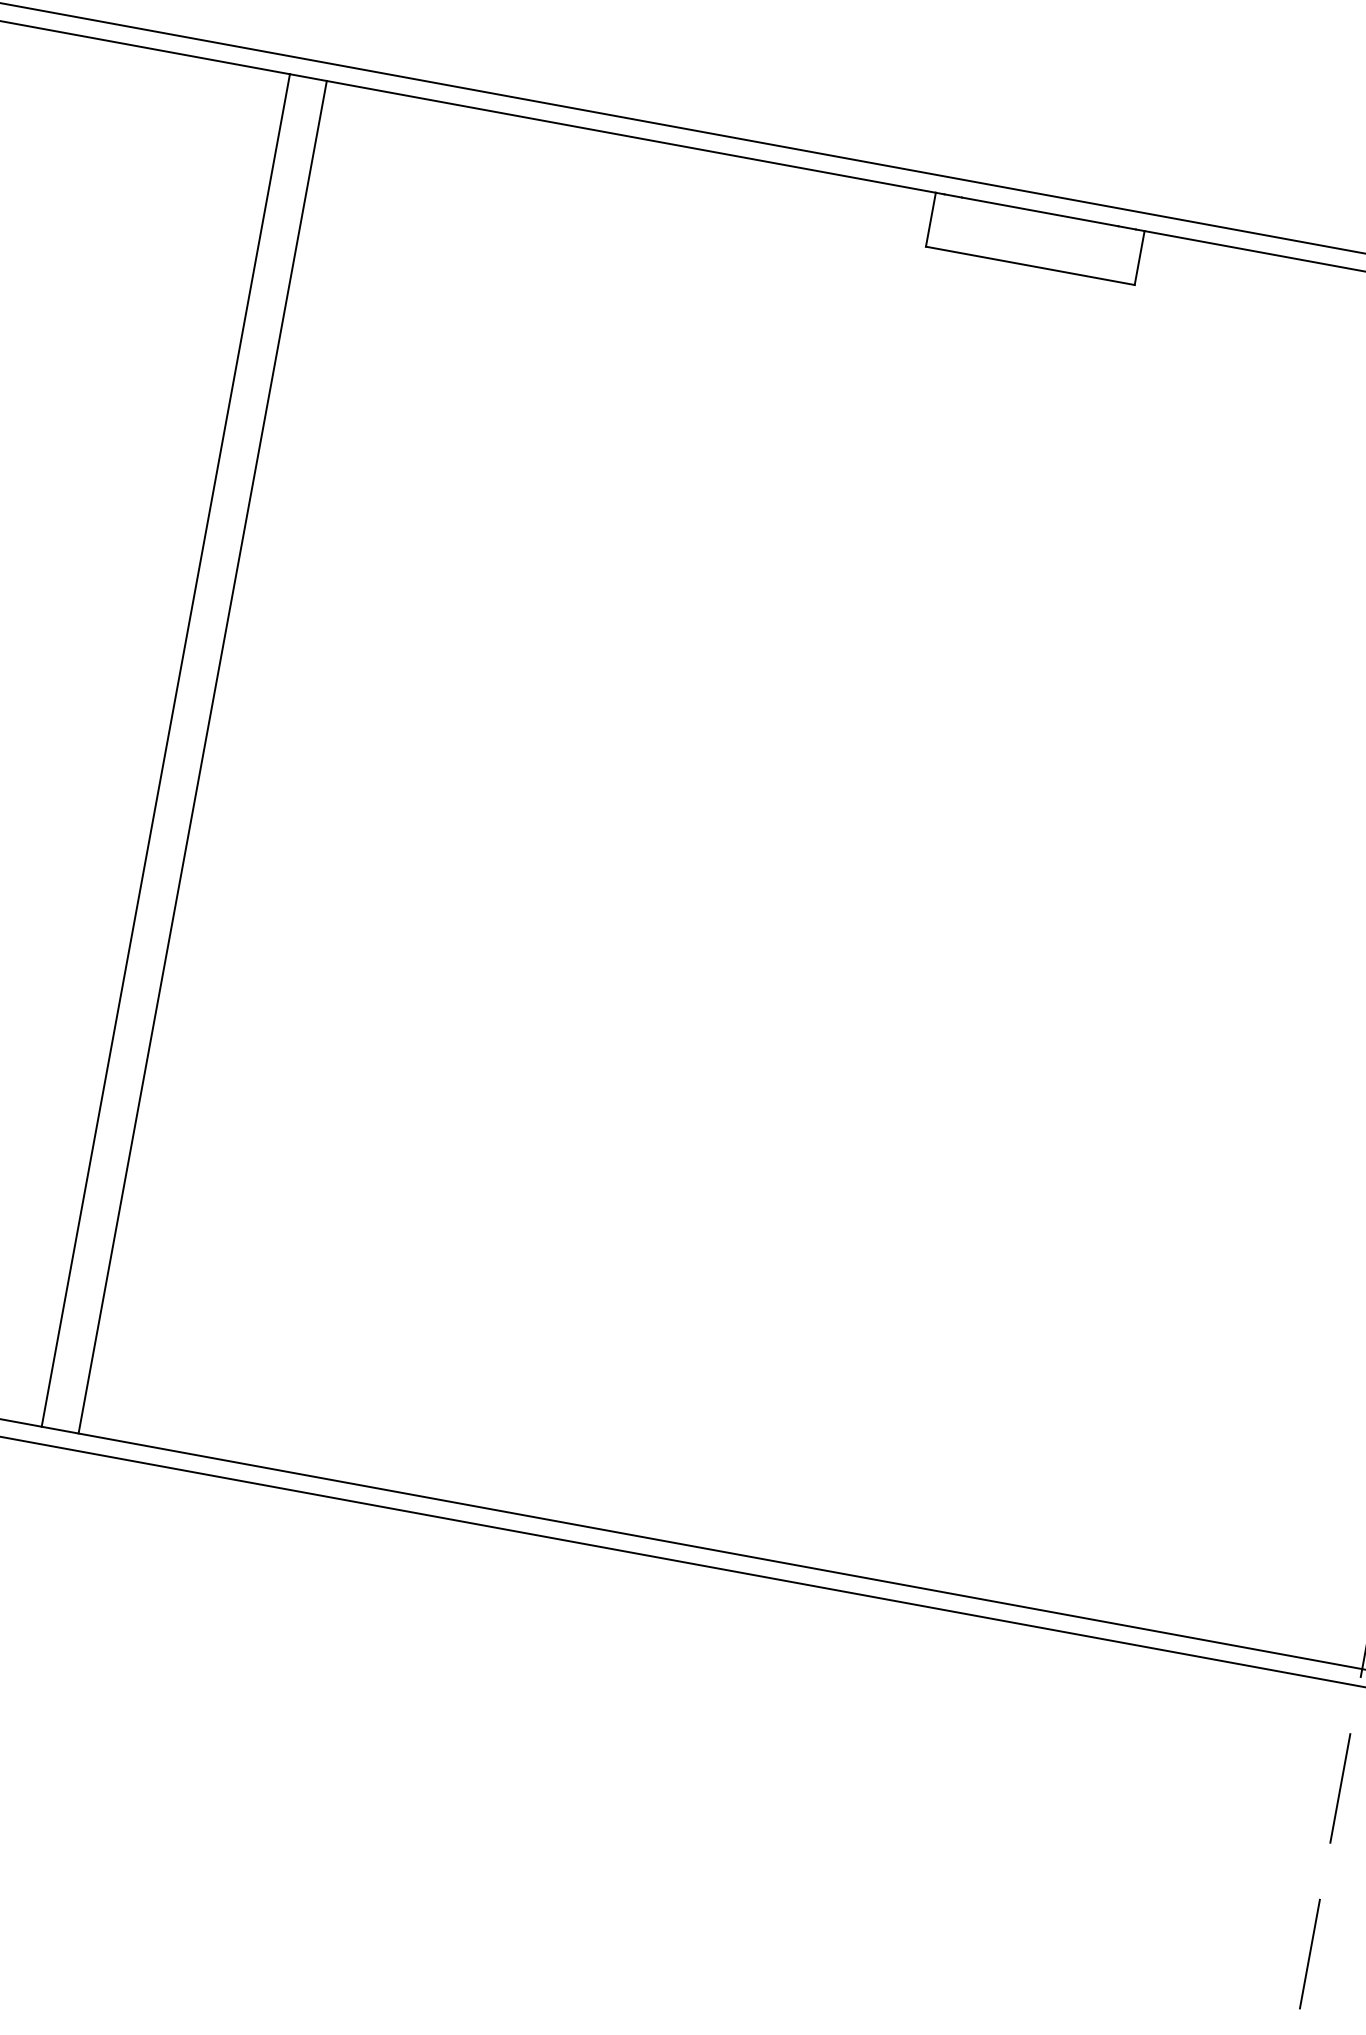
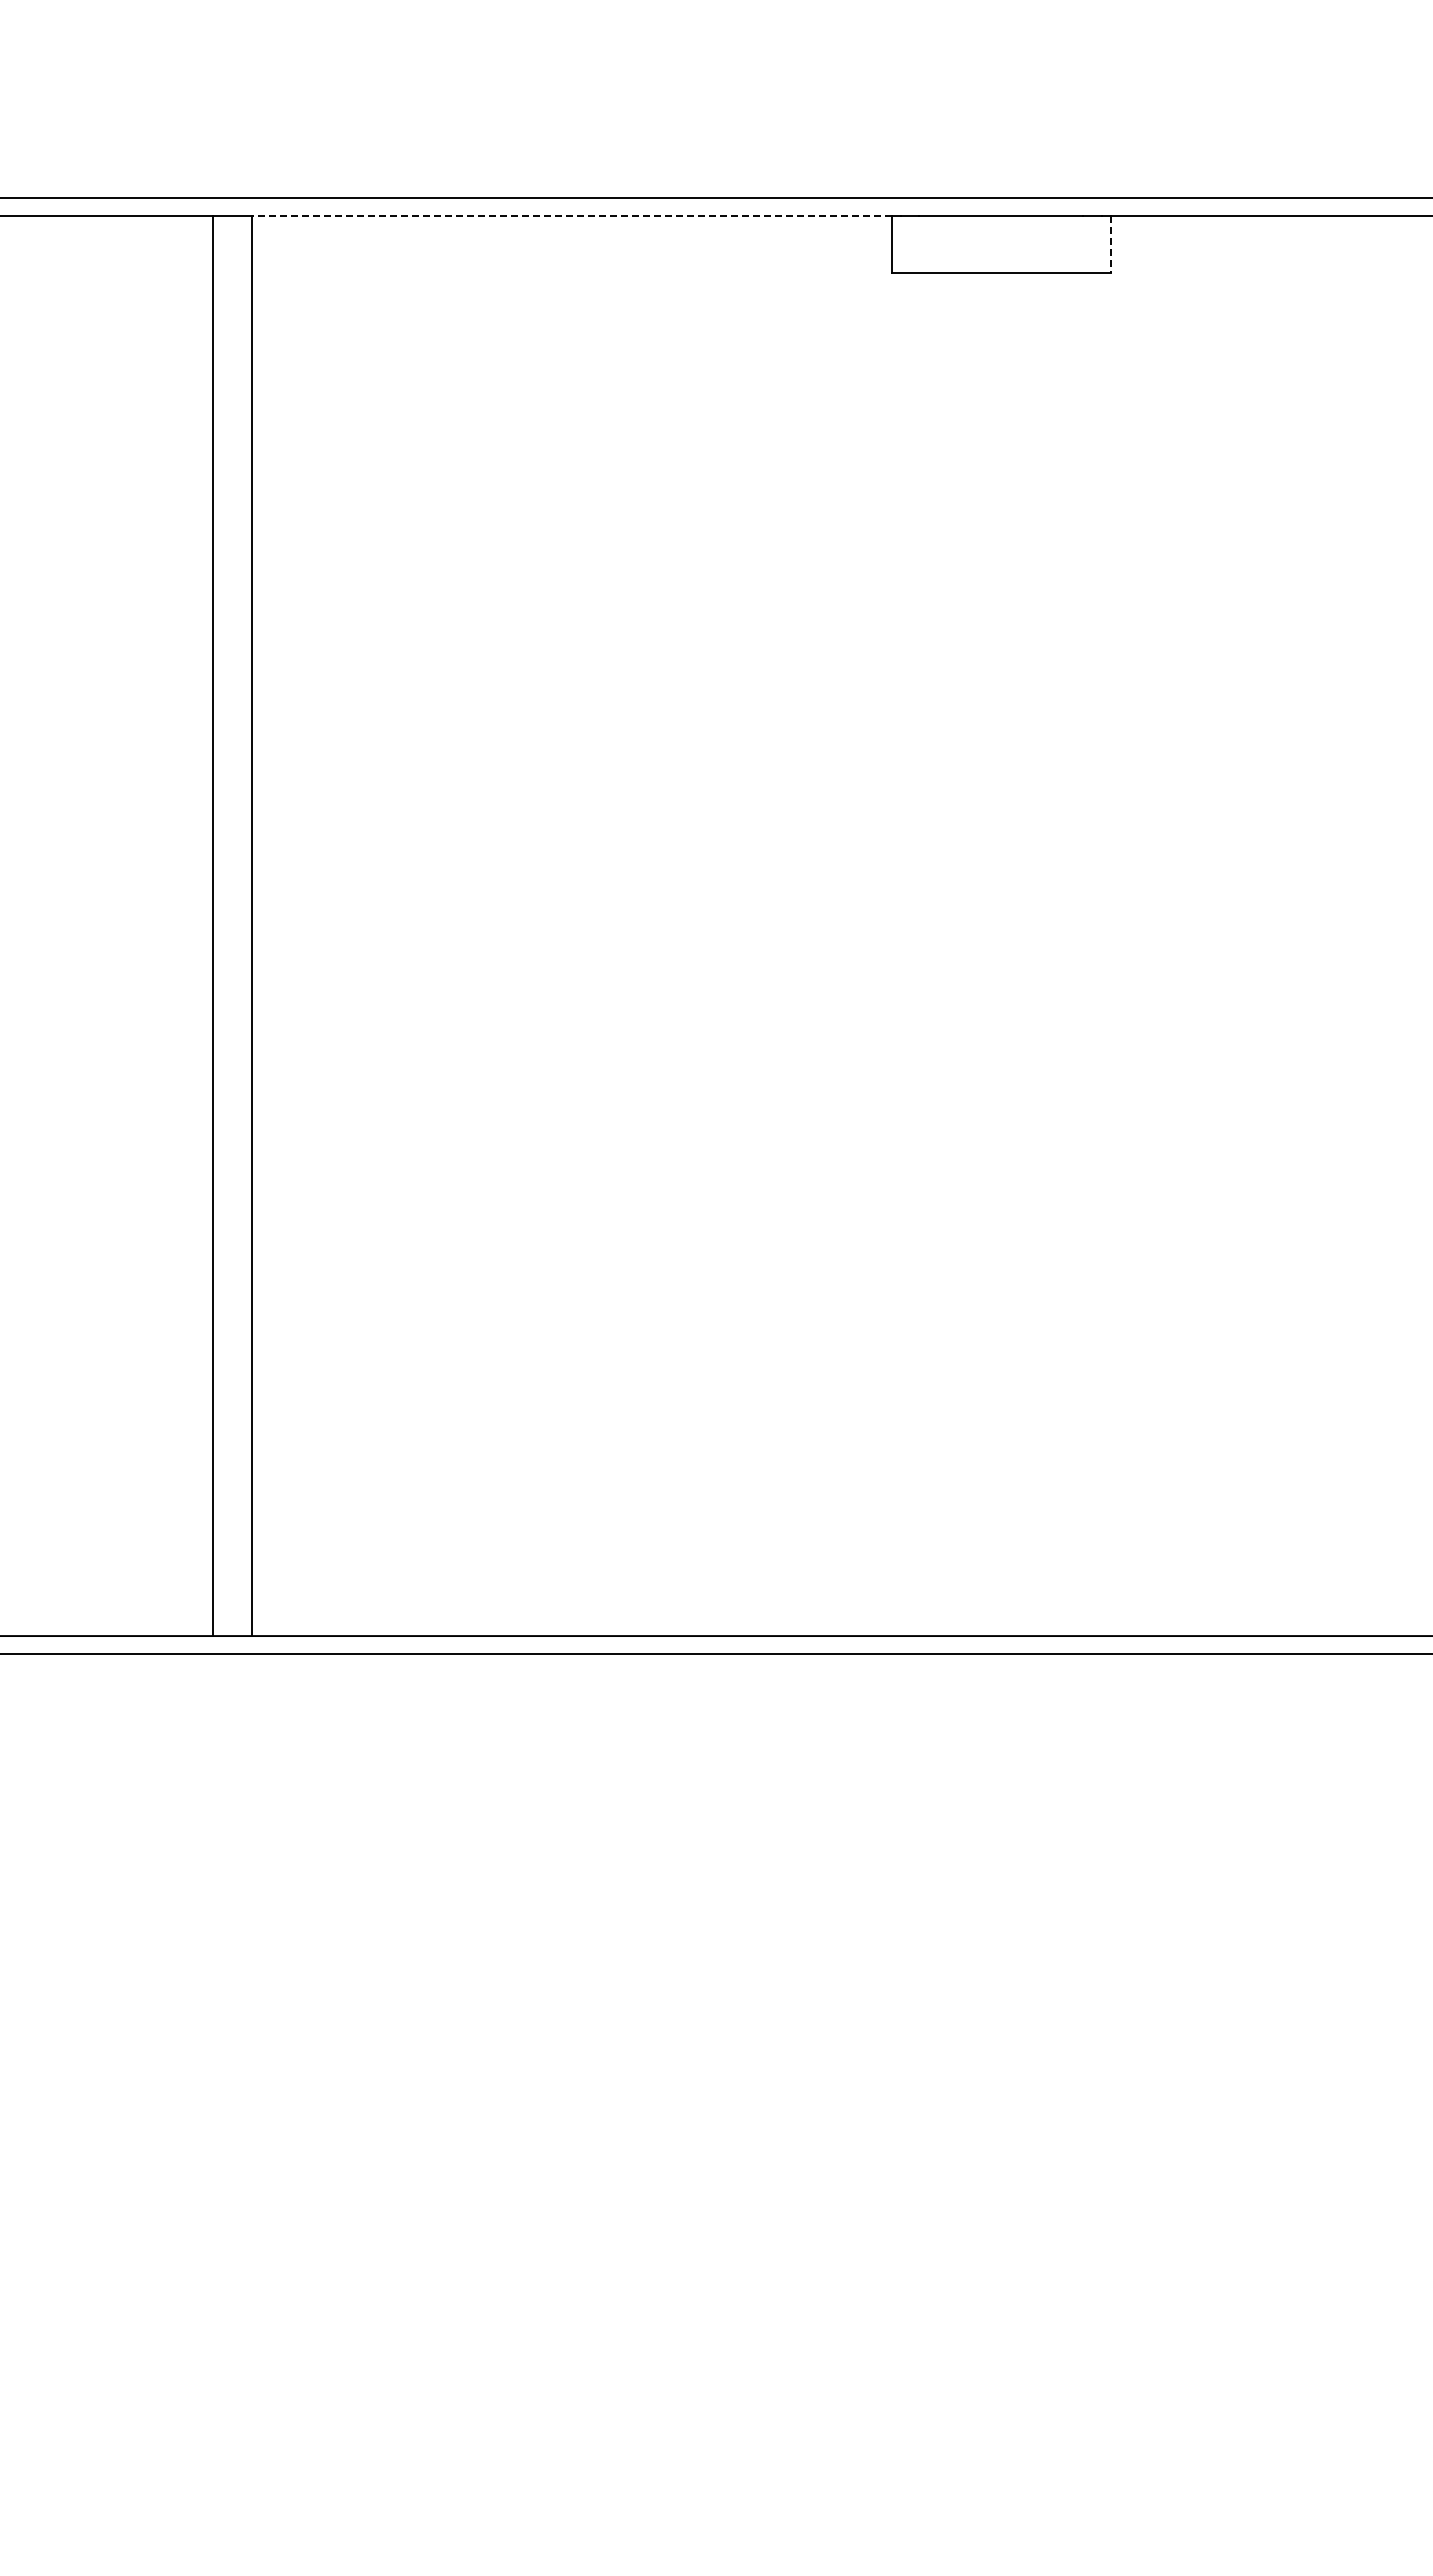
line: (631, 136) -> (571, 215), solid -> dashed
line: (1139, 258) -> (1110, 244), solid -> dashed

